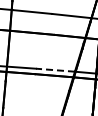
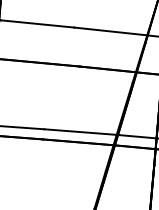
line: (55, 70) -> (80, 132), dashed -> solid

